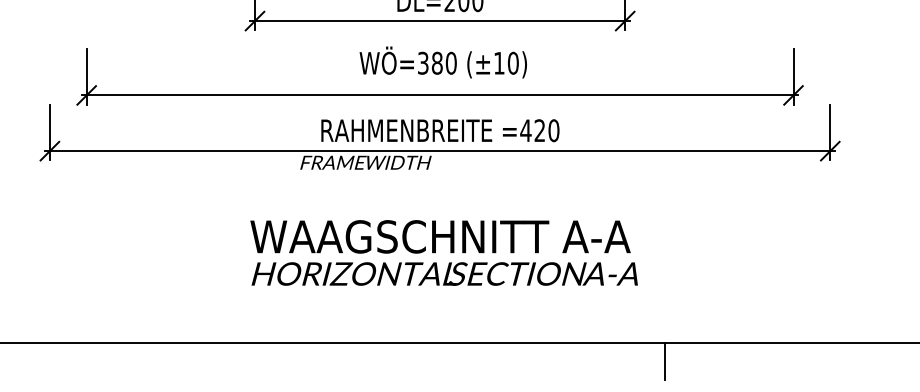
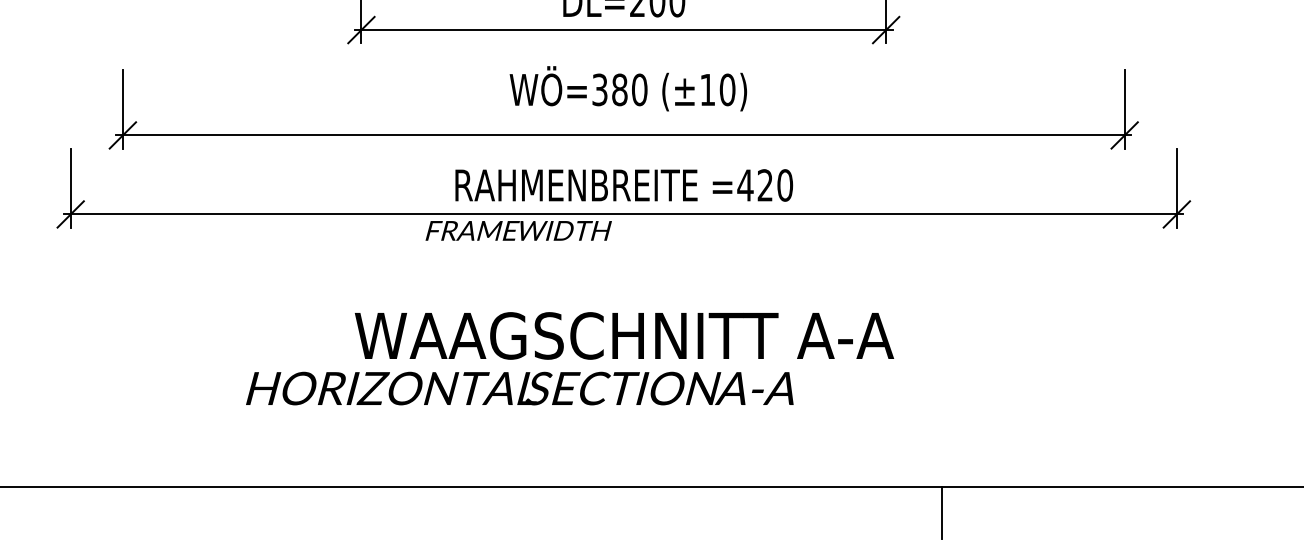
text: (444, 273) -> (519, 387), moved

